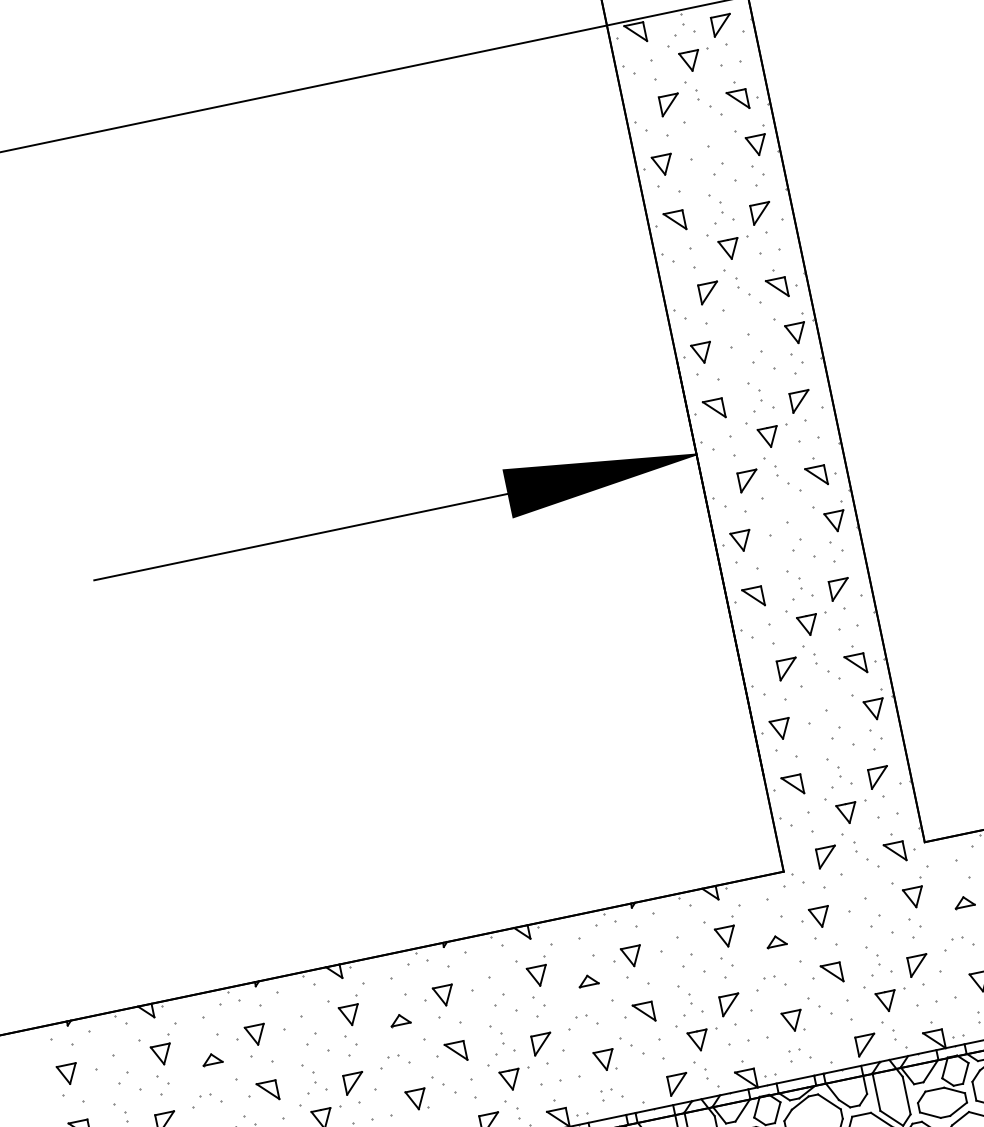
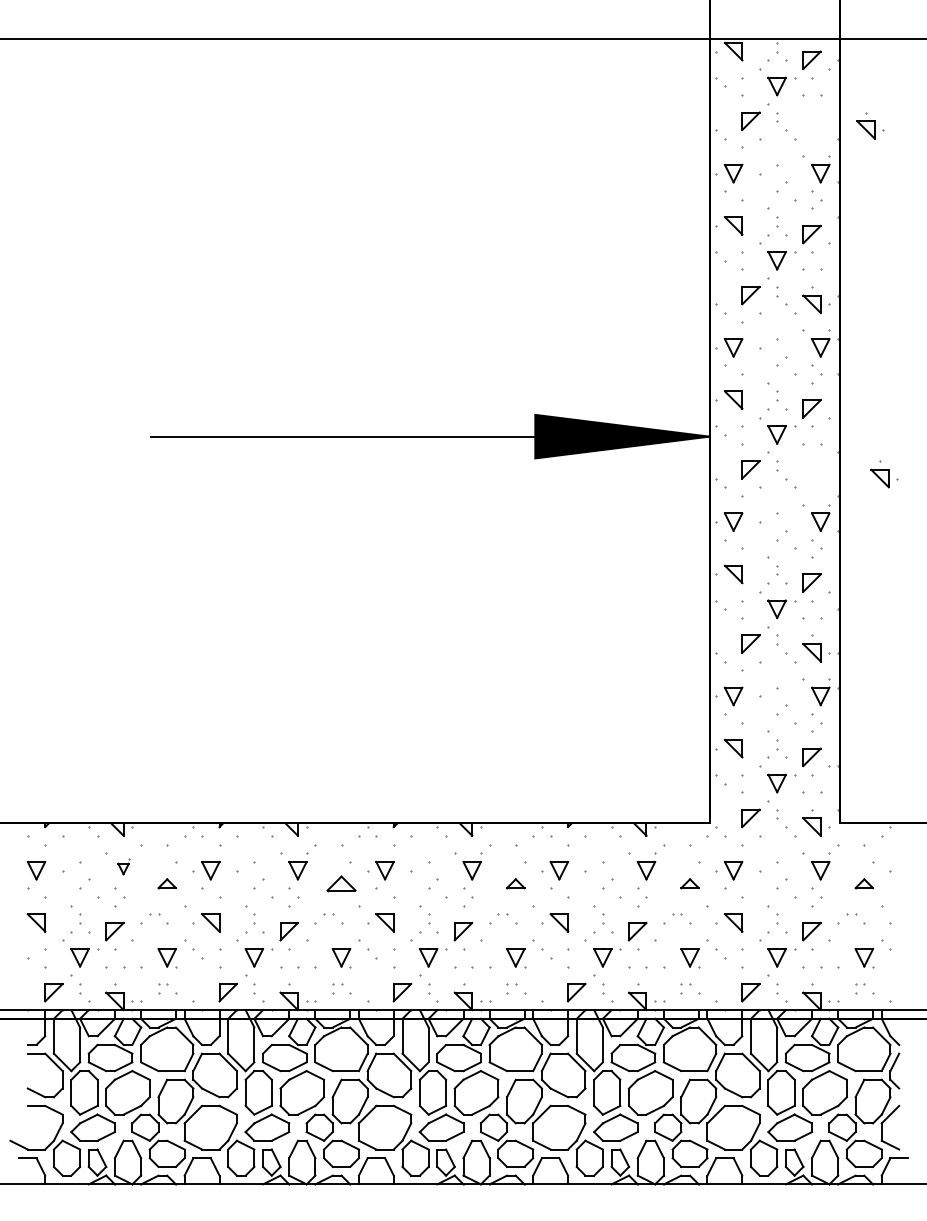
part: (741, 94) -> (870, 125), moved
part: (820, 471) -> (884, 474), moved
part: (400, 1019) -> (341, 883), size x1.6
part: (161, 1050) -> (123, 866), size x0.6

